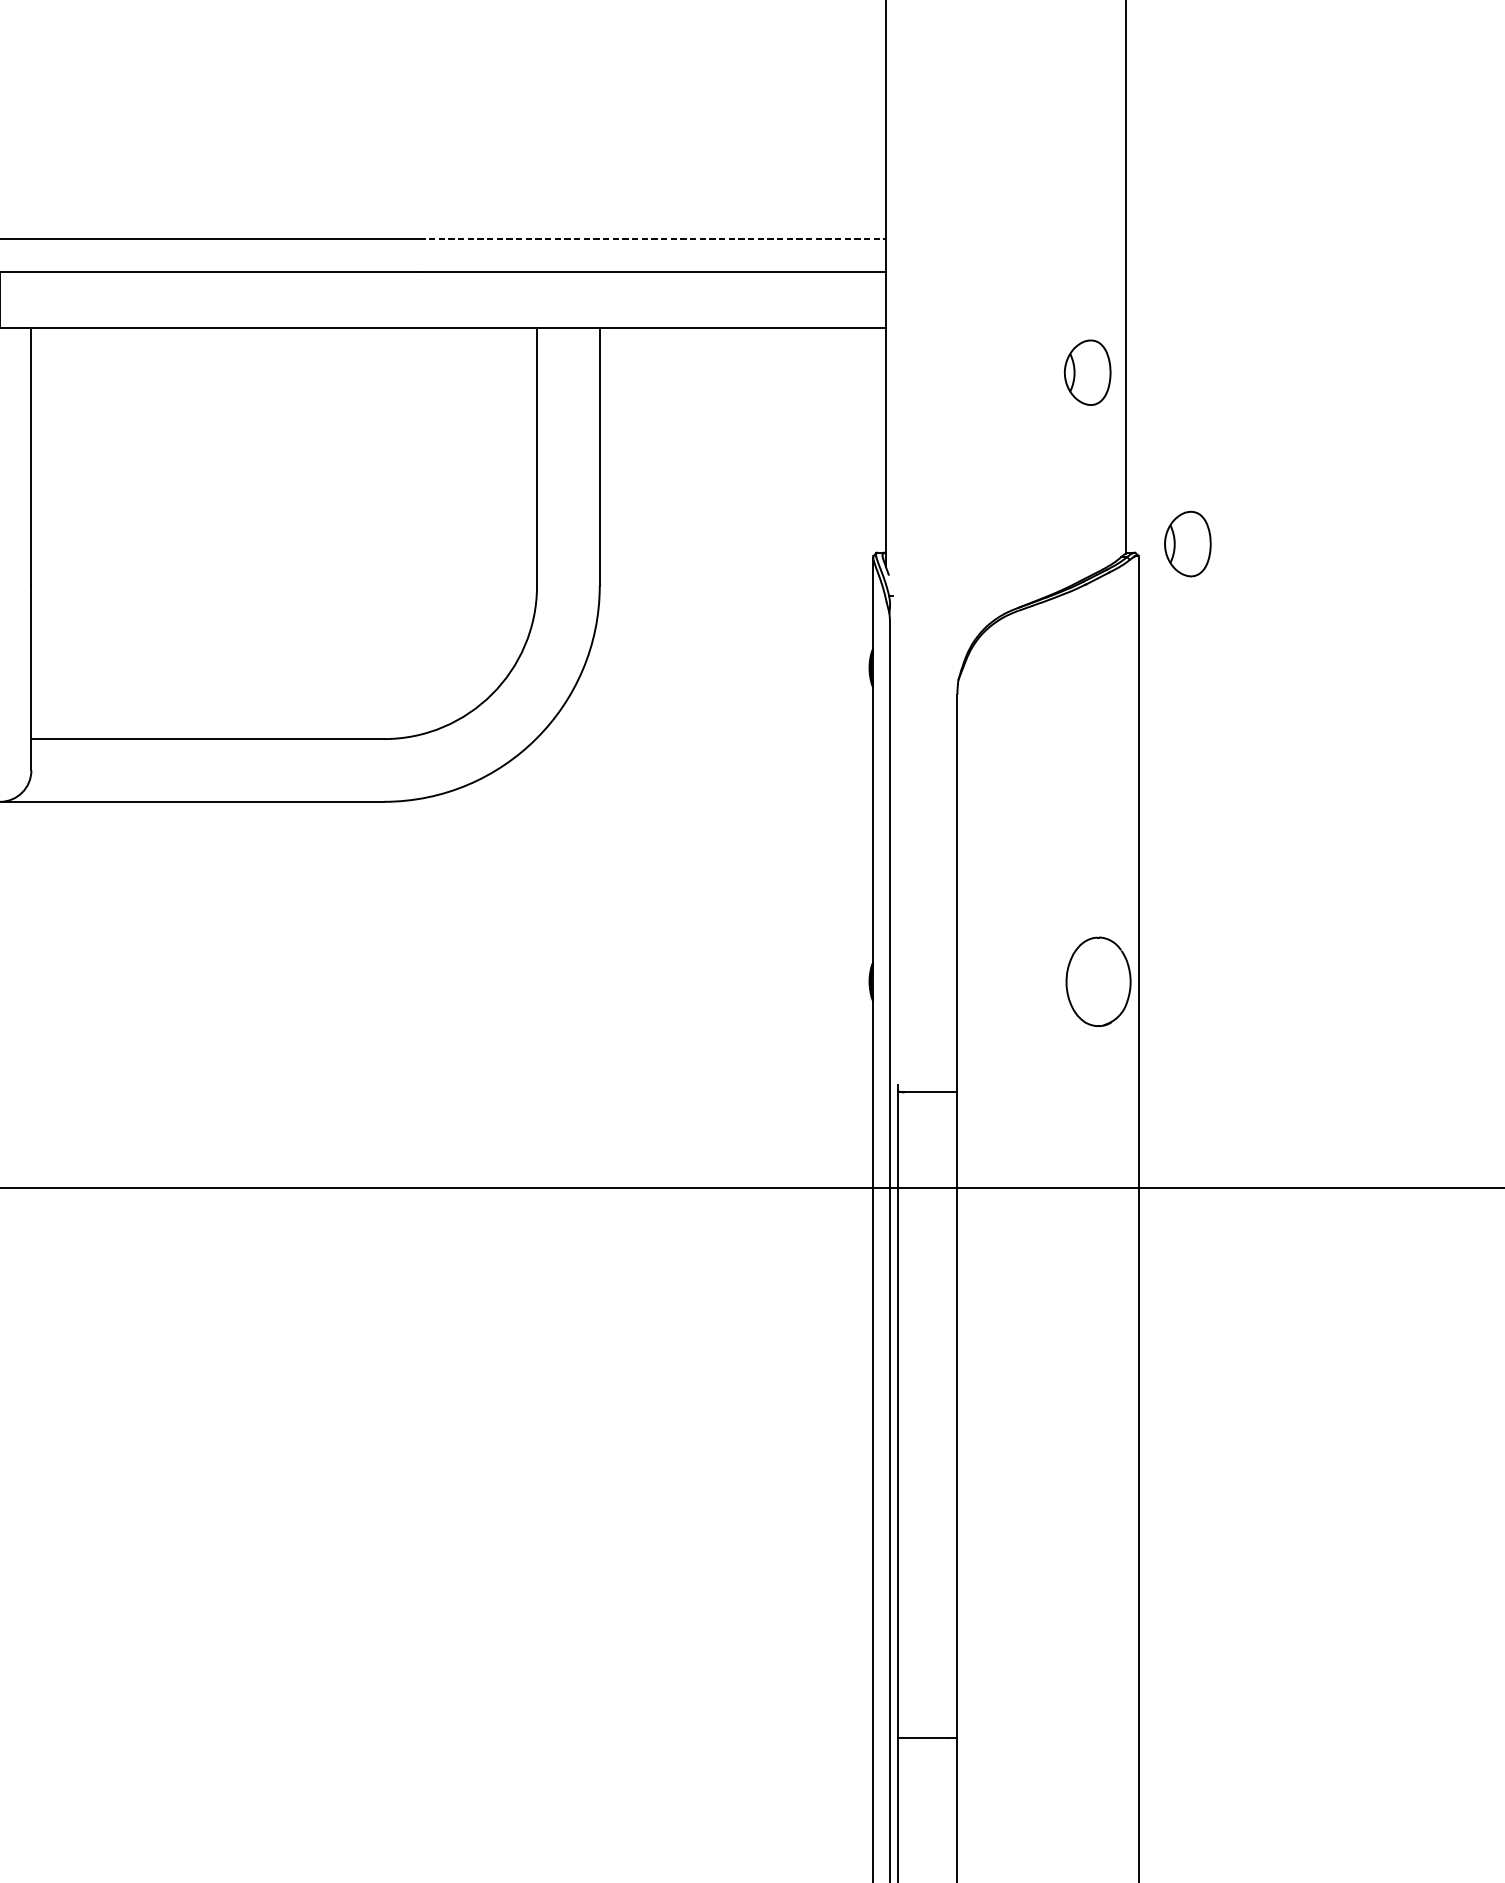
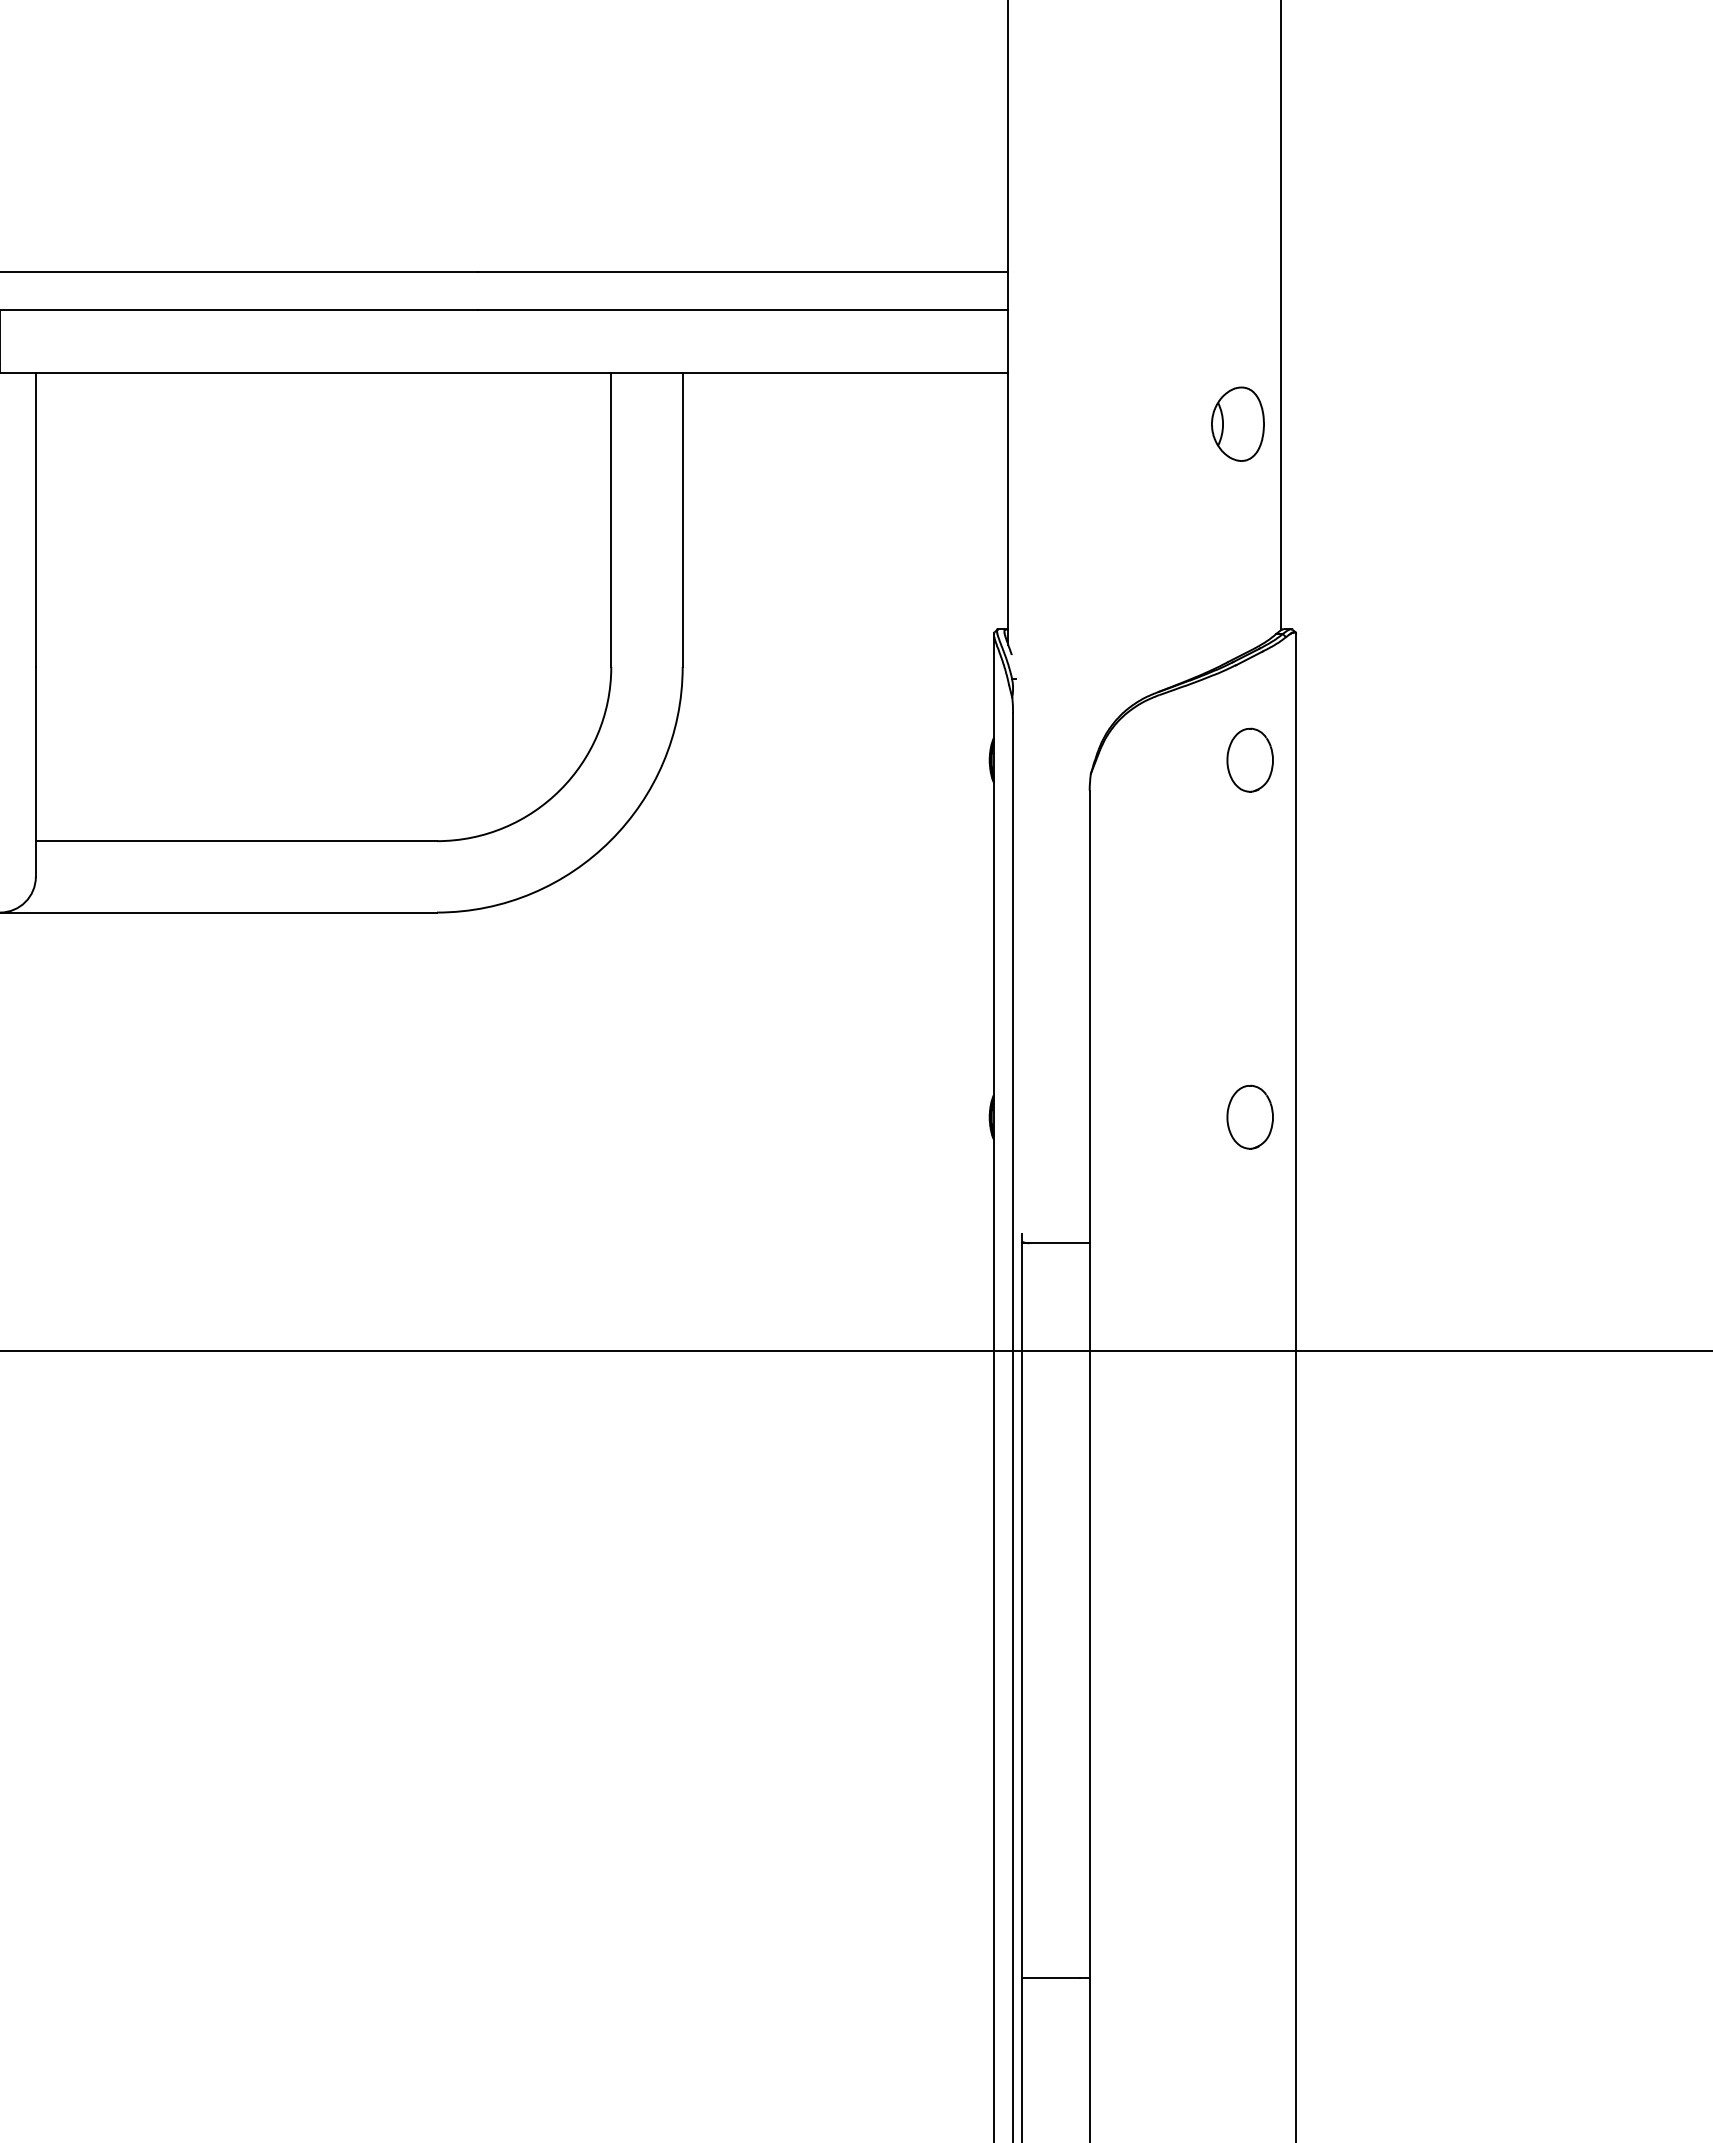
line: (653, 239) -> (743, 272), dashed -> solid
part: (1187, 543) -> (1351, 618), removed
part: (1097, 667) -> (1249, 759), added
part: (1097, 981) -> (1249, 1116), size x0.62

